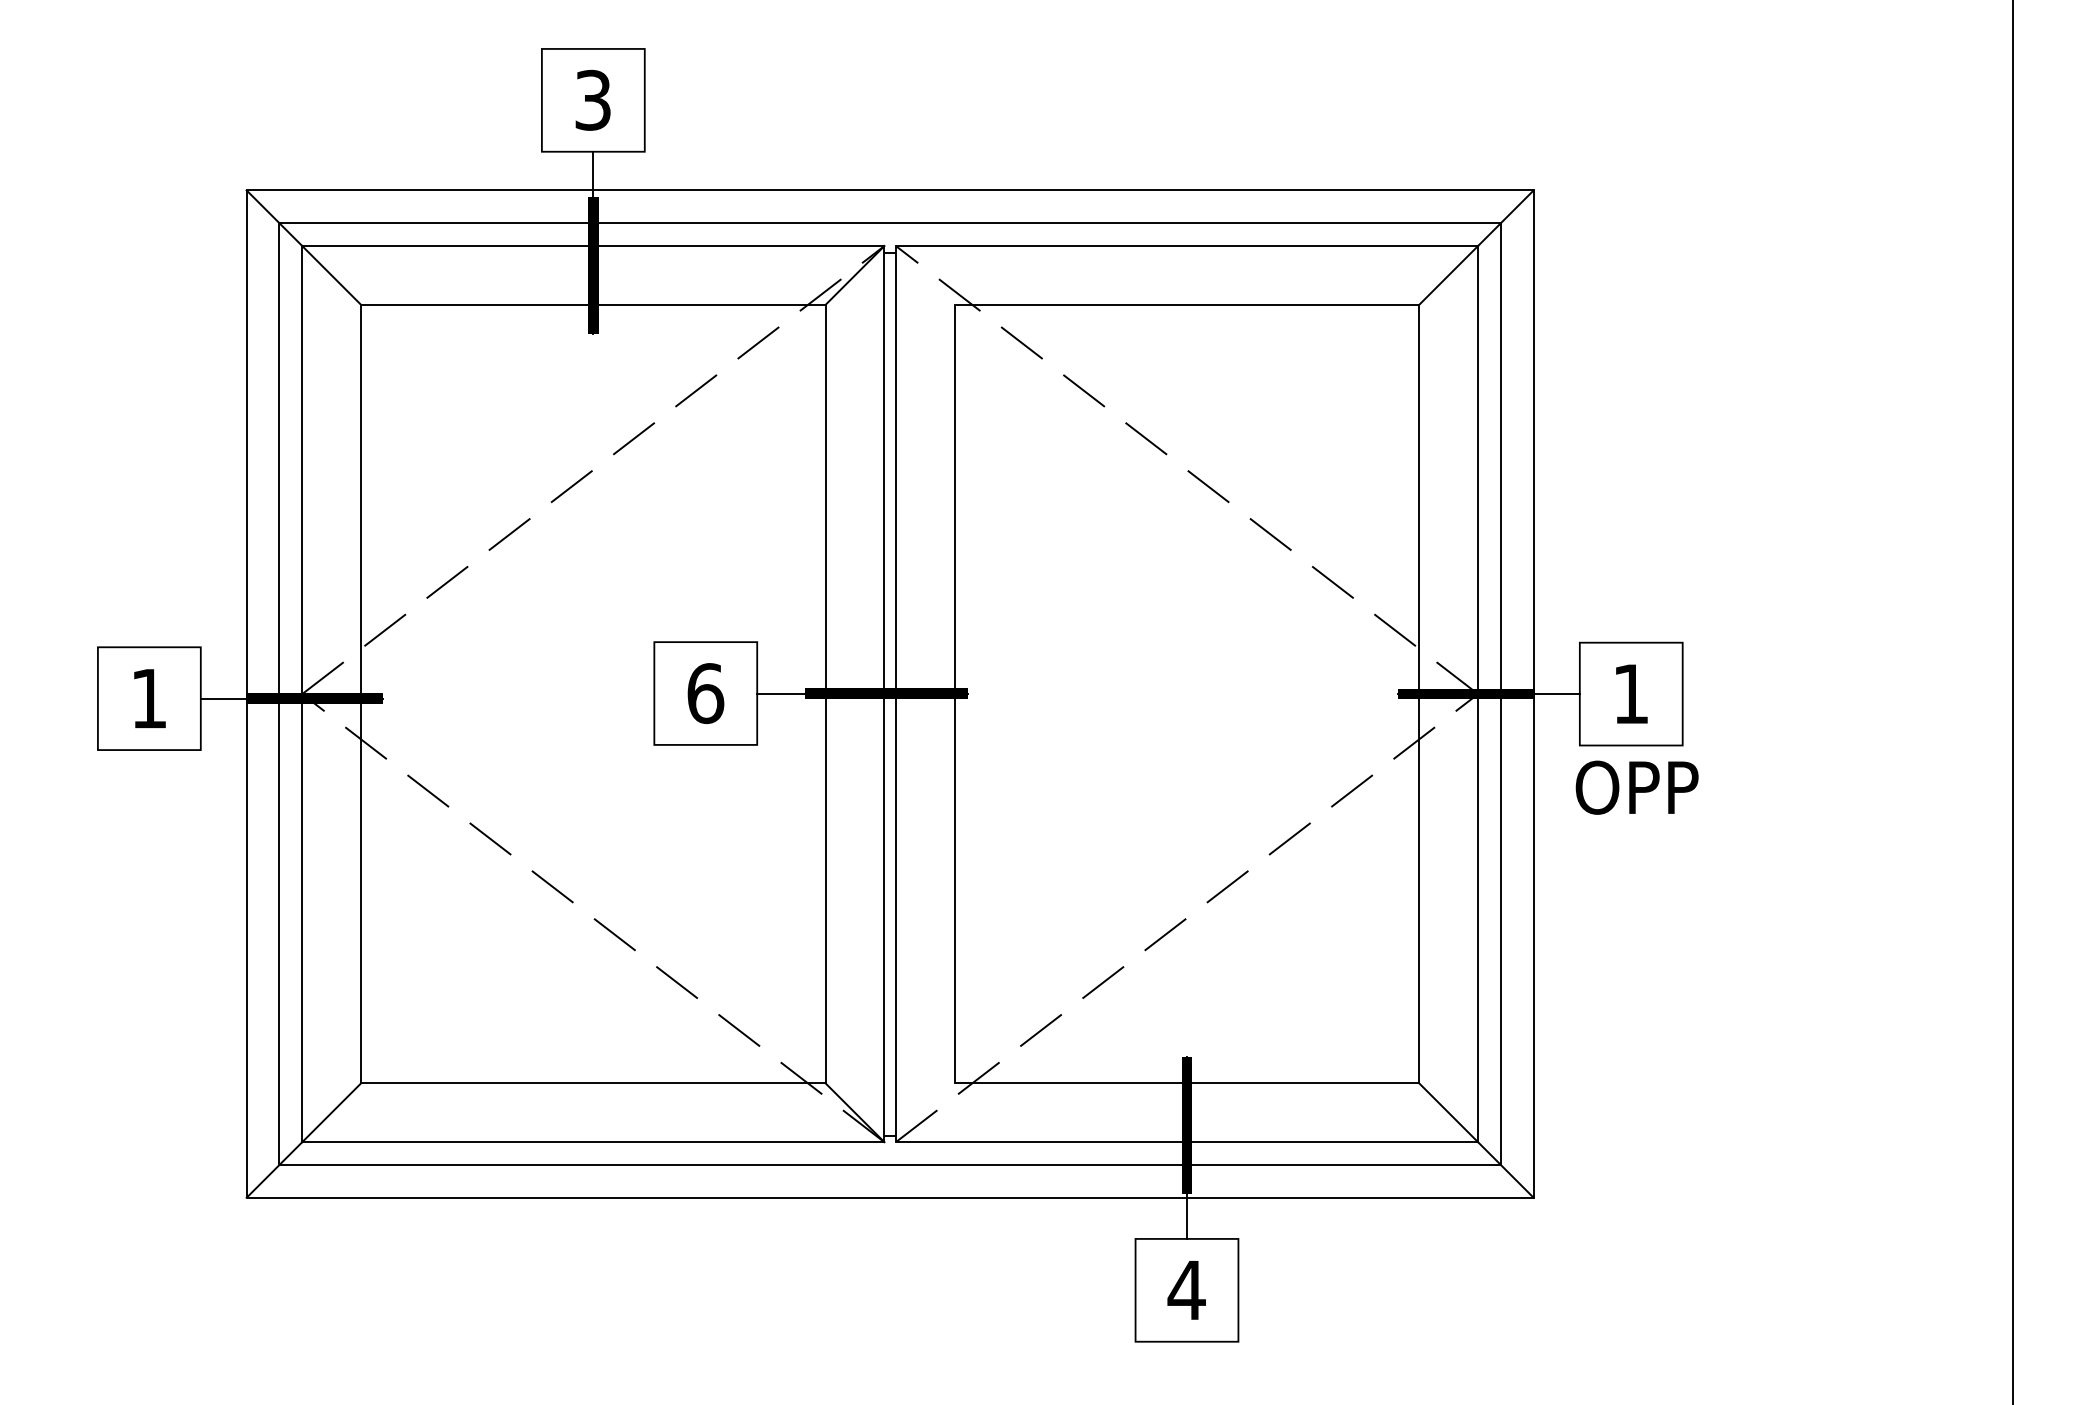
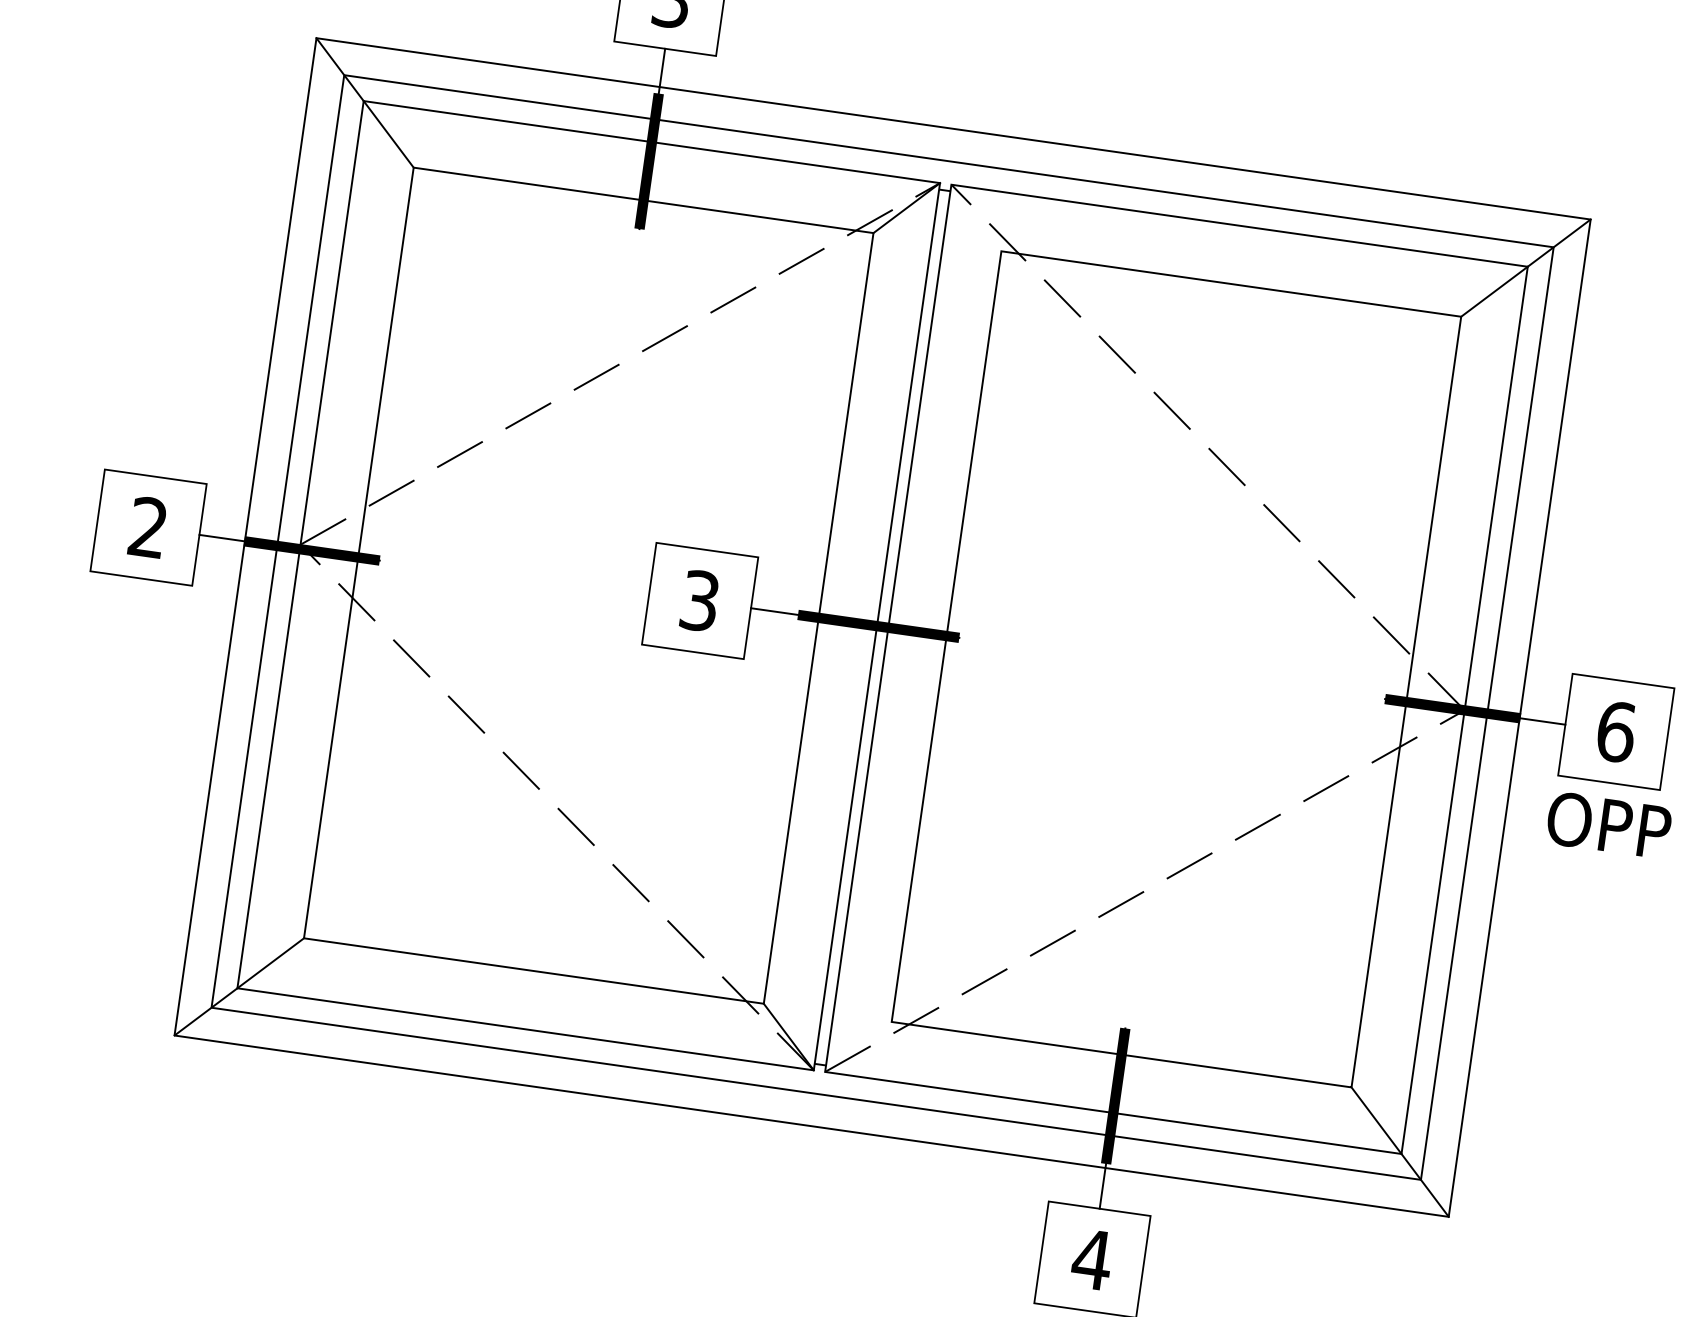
text: (705, 693) -> (699, 600), 6 -> 3
text: (1631, 693) -> (1616, 731), 1 -> 6
text: (148, 698) -> (147, 527), 1 -> 2

